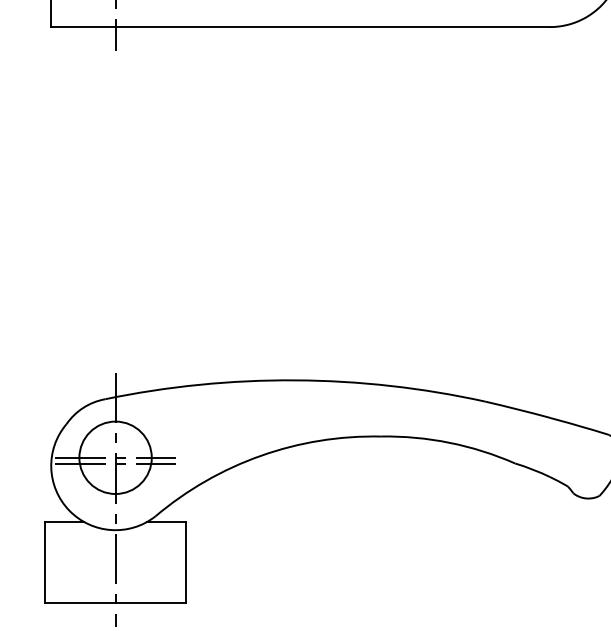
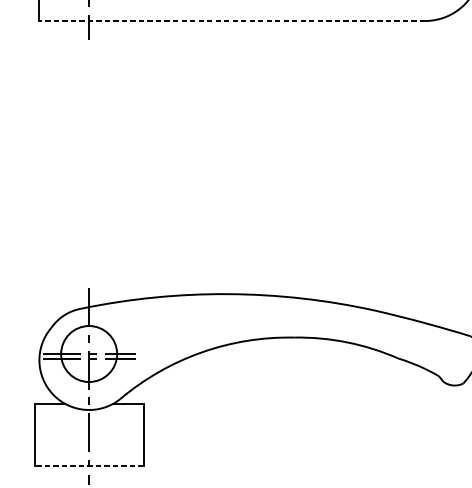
line: (300, 27) -> (232, 21), solid -> dashed
line: (115, 602) -> (89, 465), solid -> dashed

